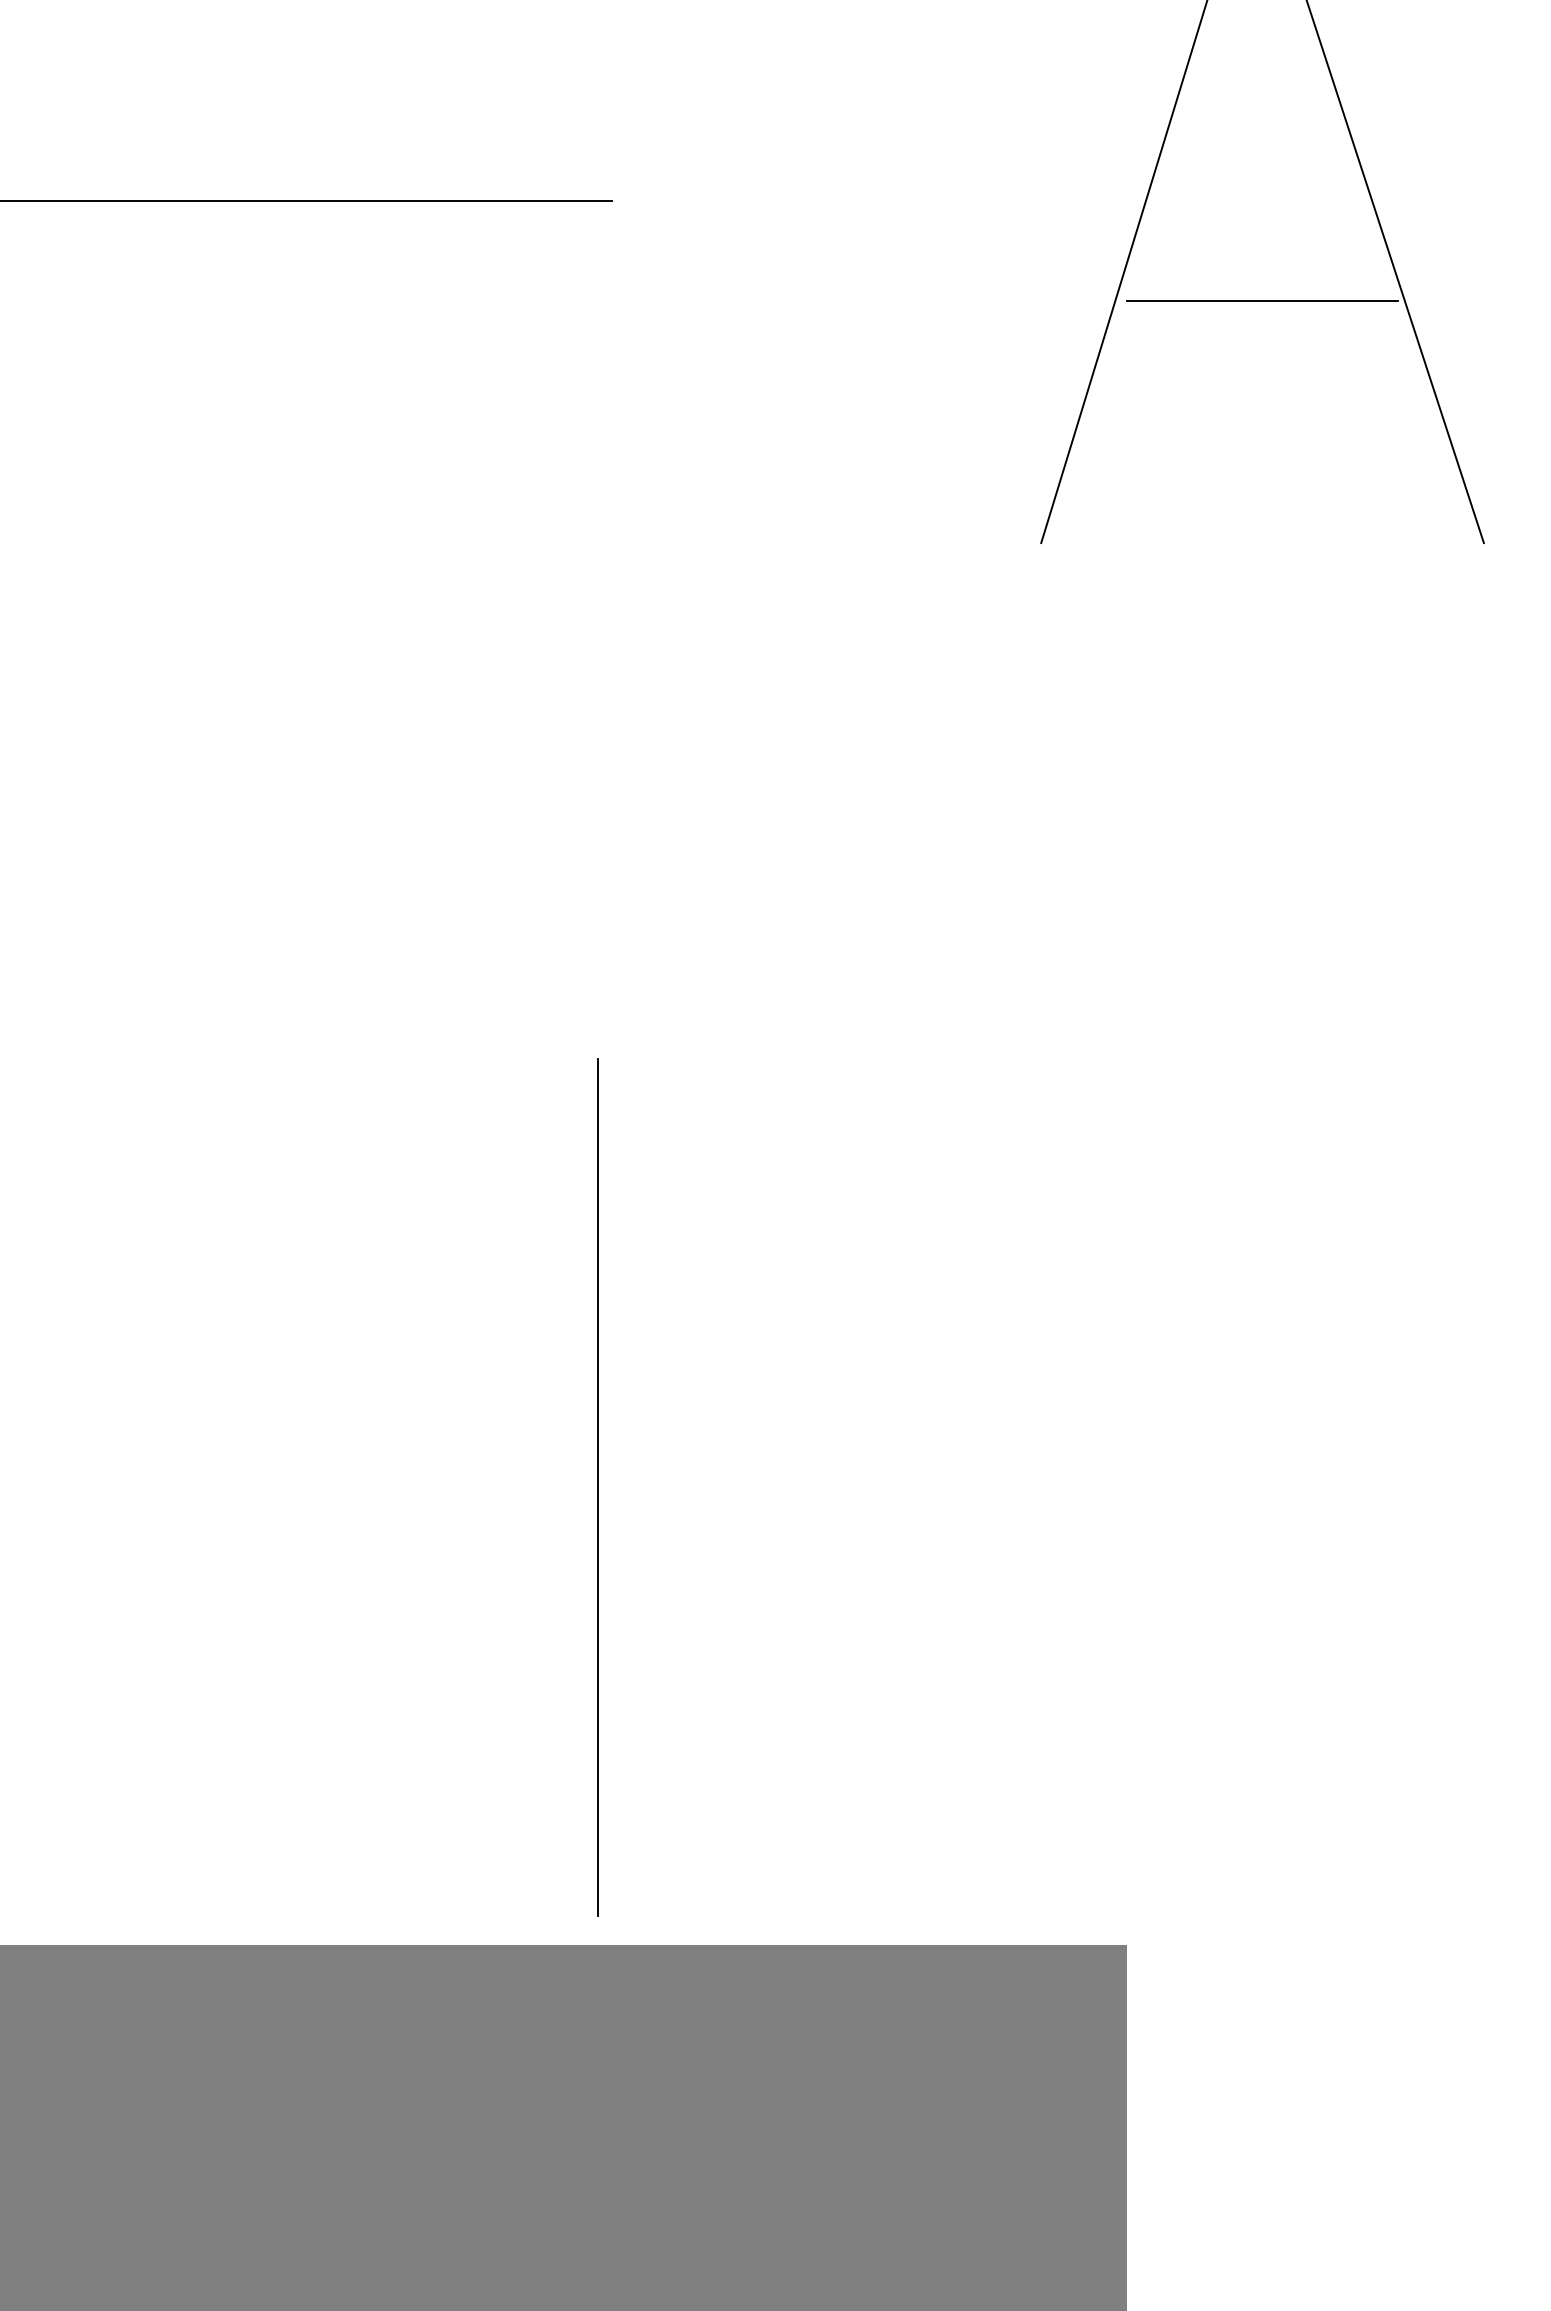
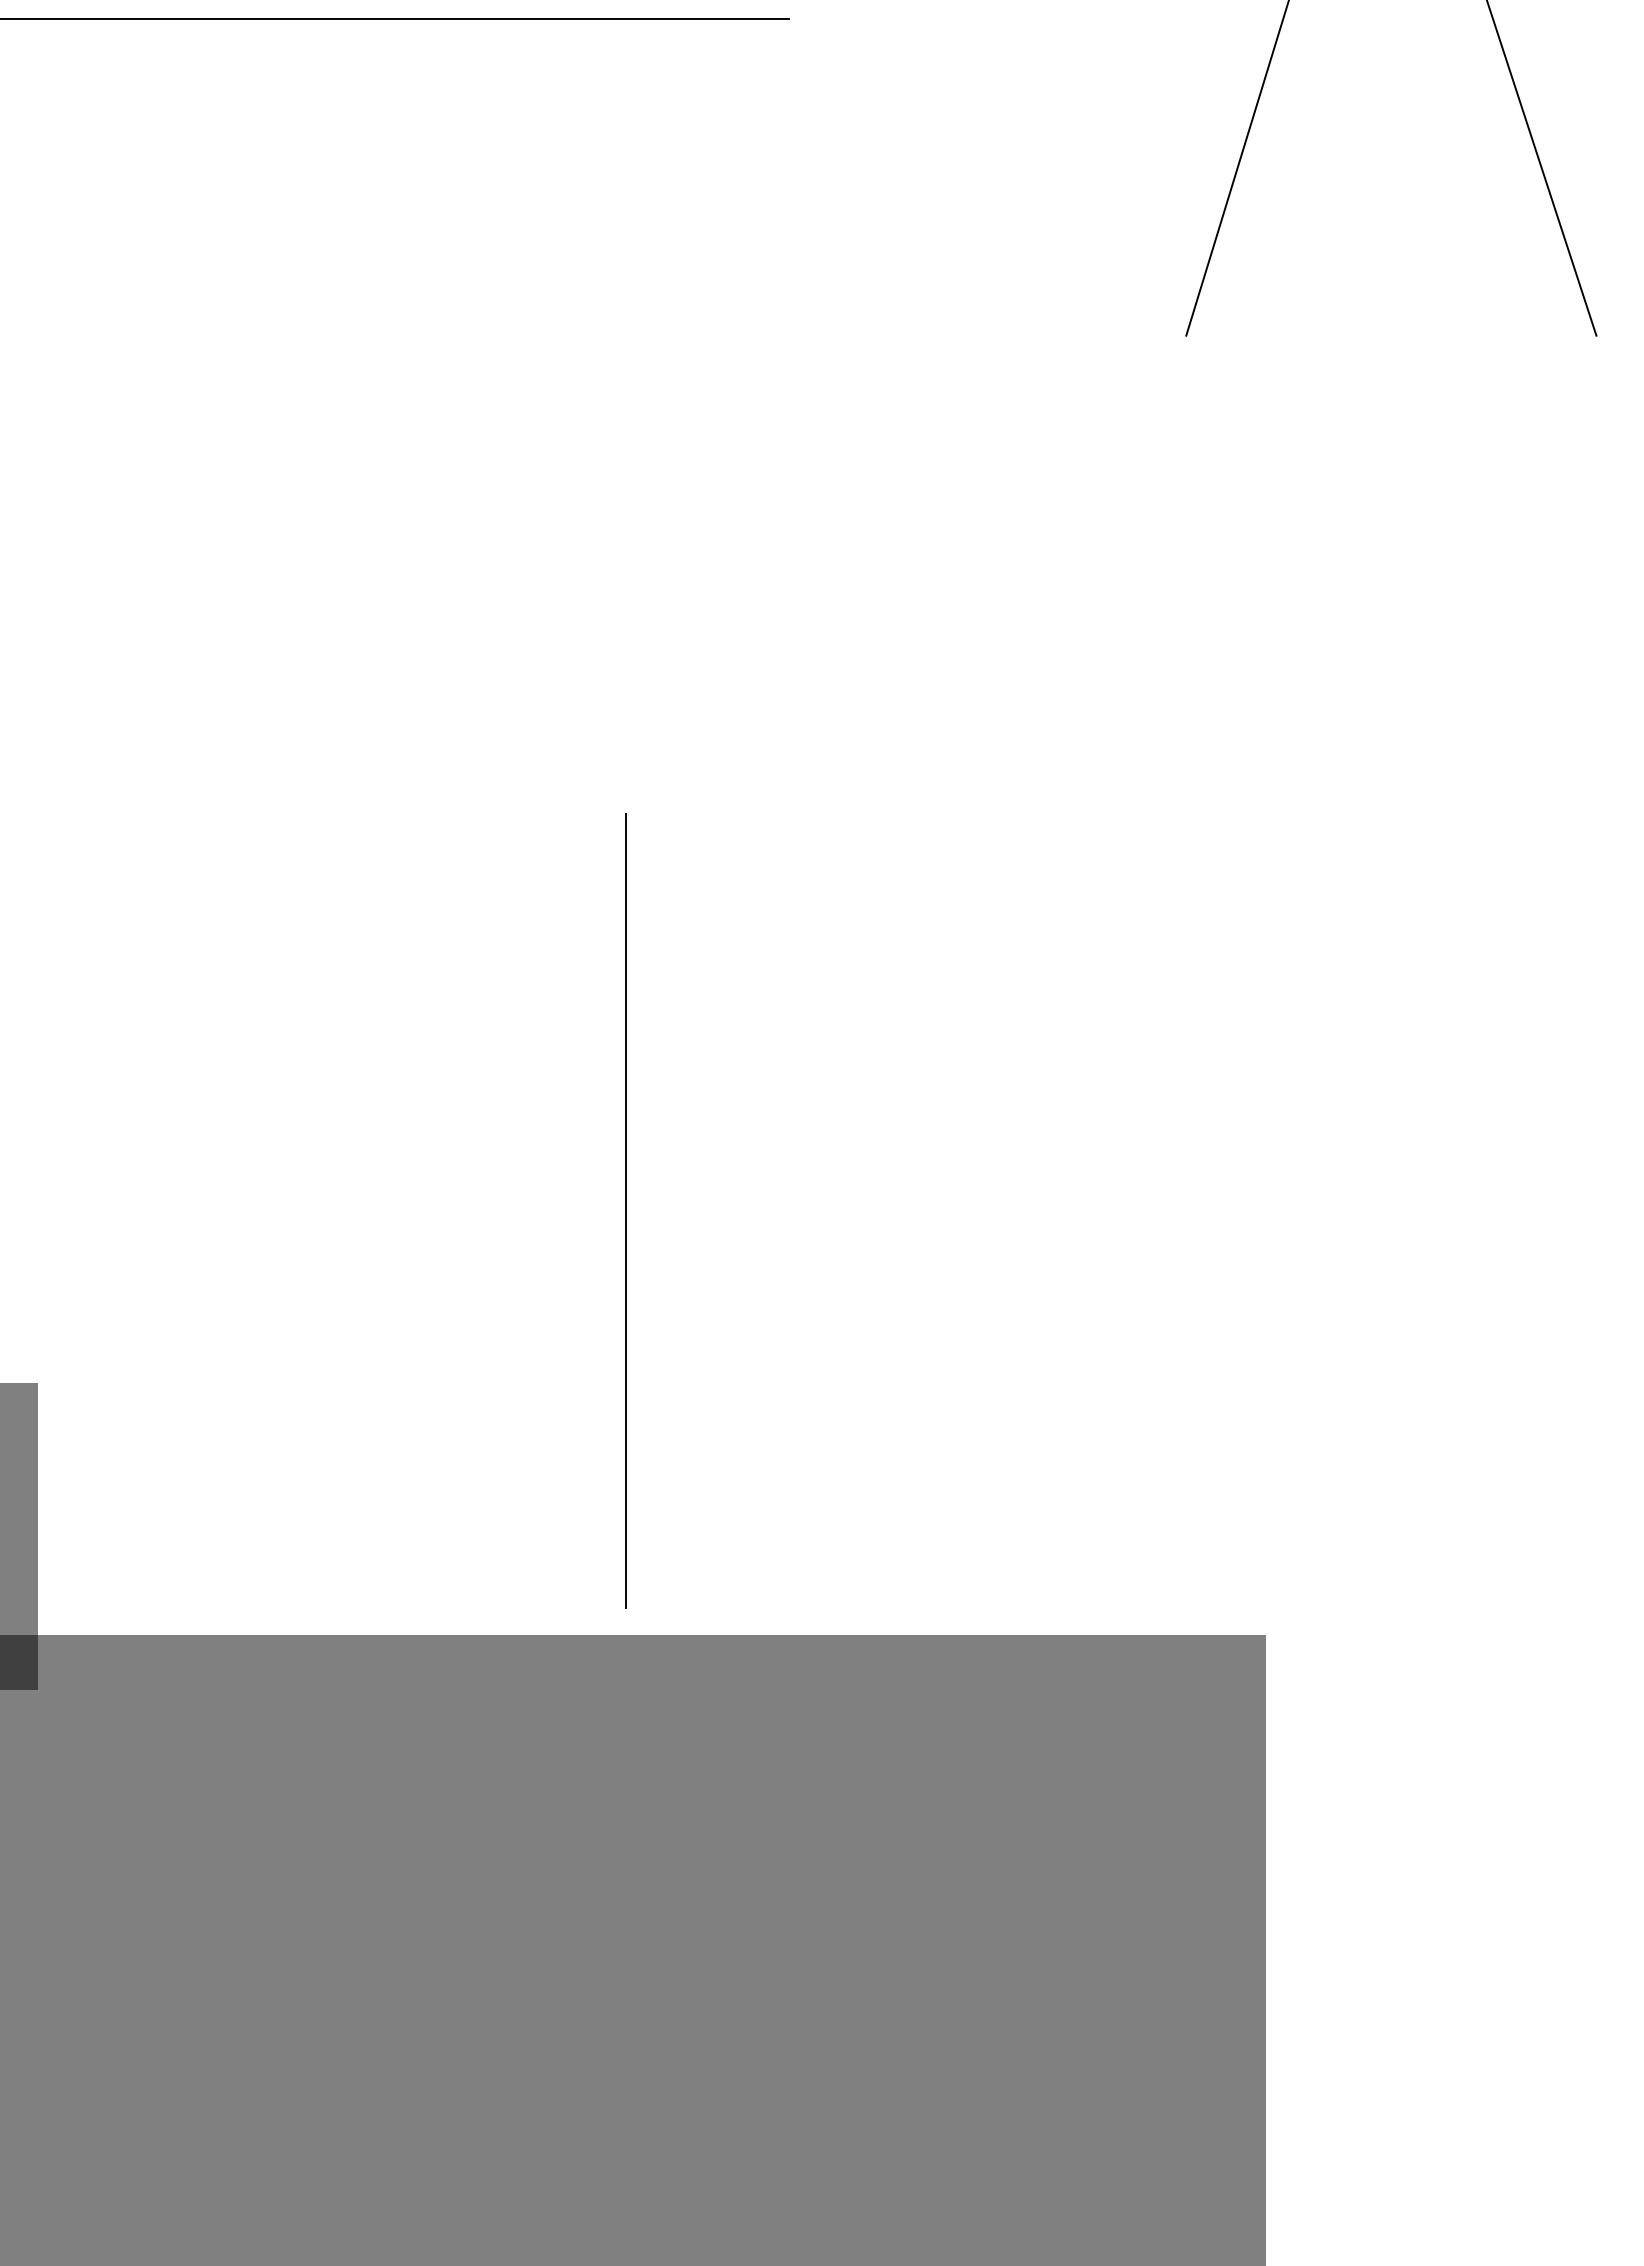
line: (1262, 301) -> (1391, 111), removed
line: (596, 1487) -> (625, 1210), moved

